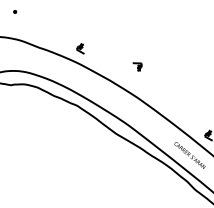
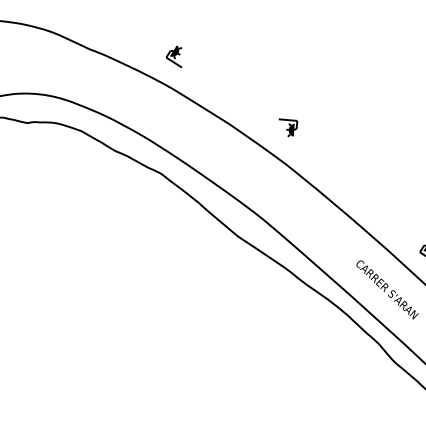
part: (137, 66) -> (288, 126), moved

